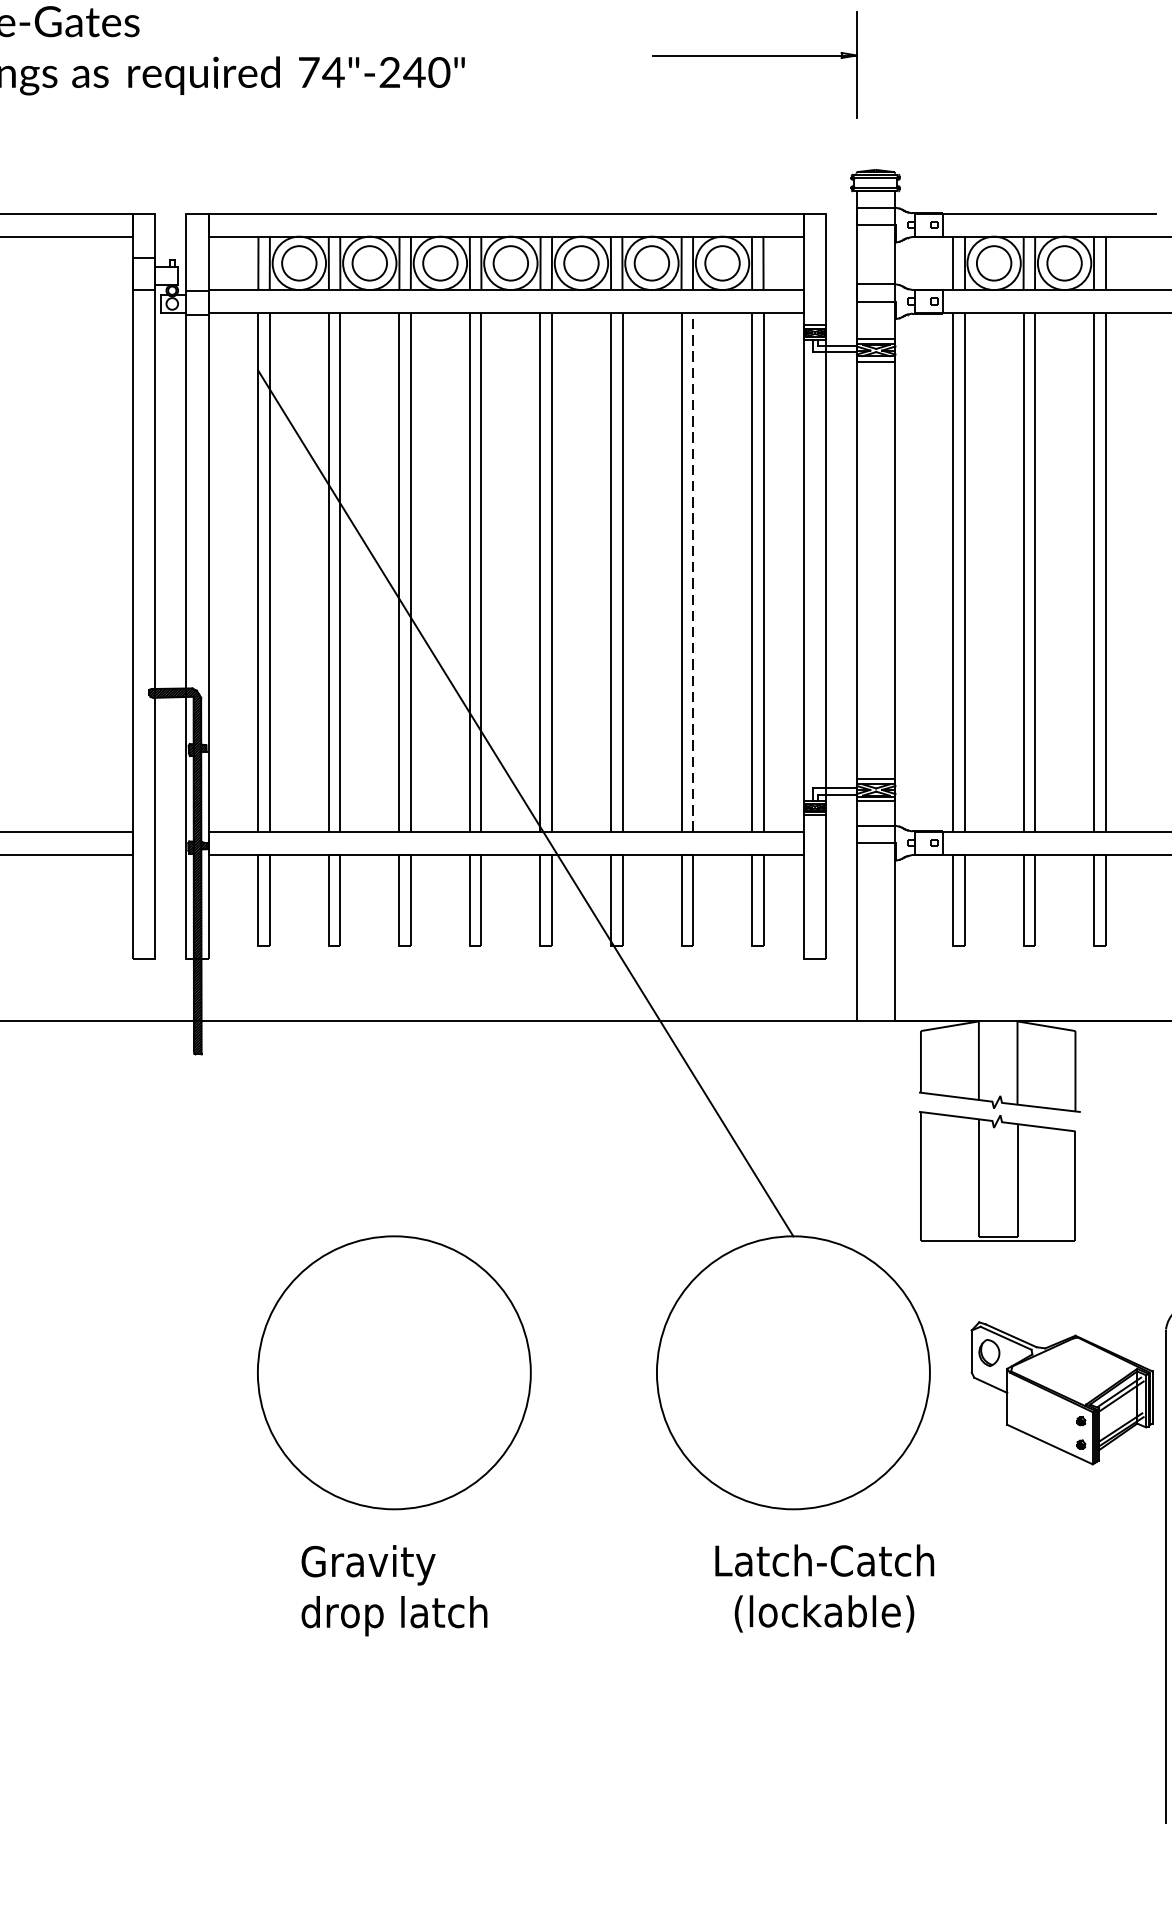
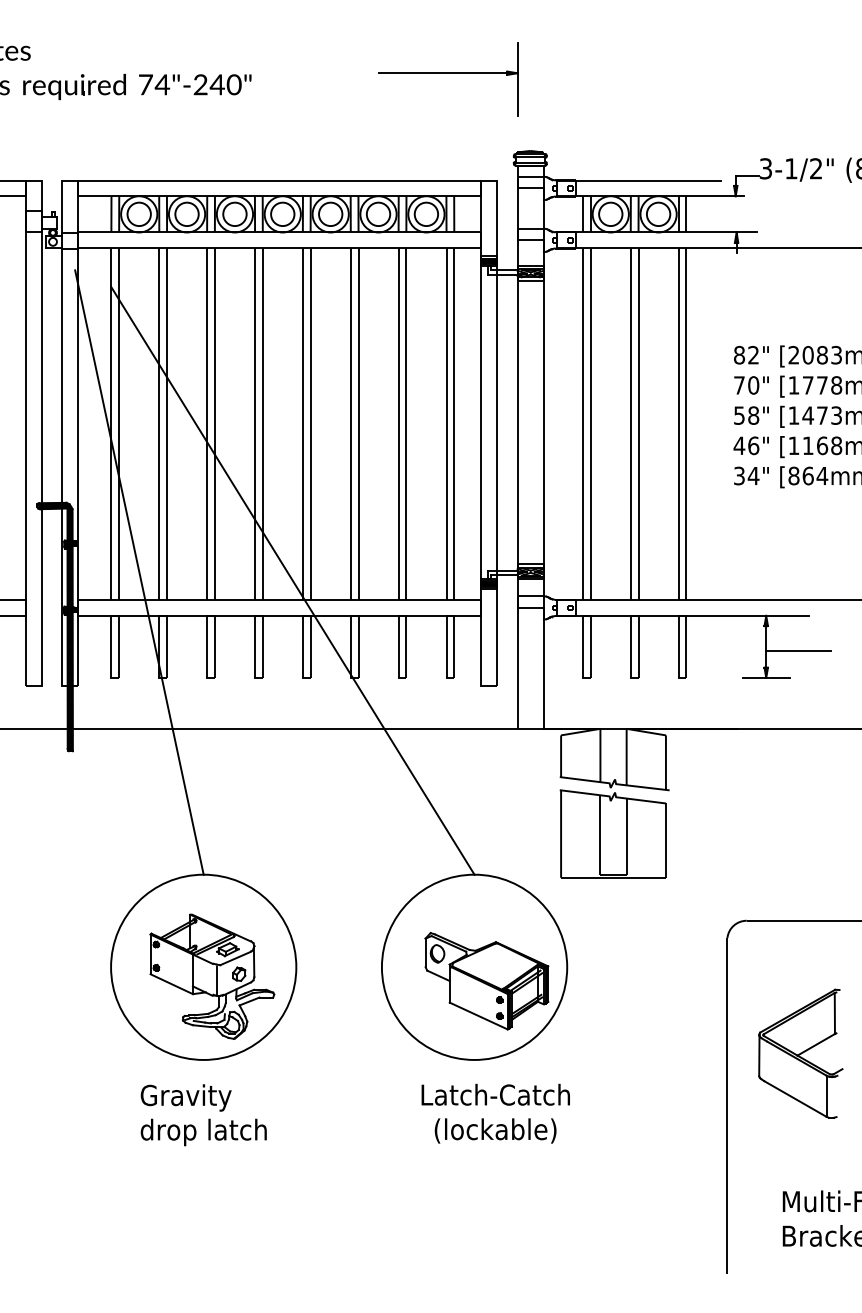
line: (693, 573) -> (406, 424), dashed -> solid
line: (299, 791) -> (139, 572), added
part: (407, 1386) -> (212, 976), added
part: (1061, 1393) -> (486, 981), moved

